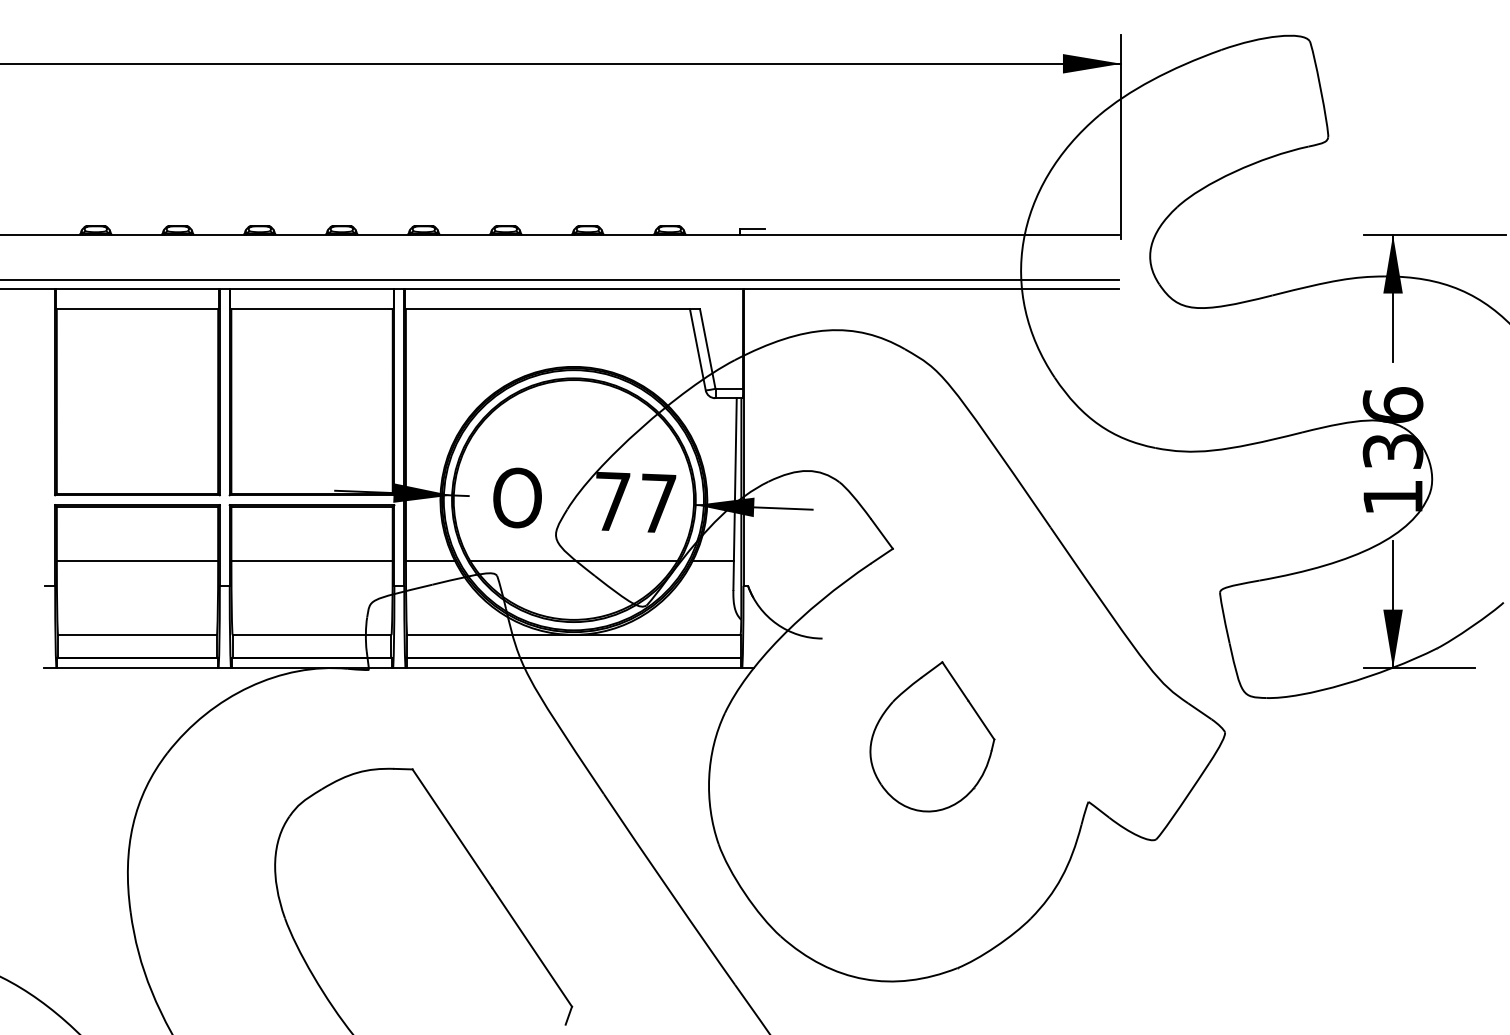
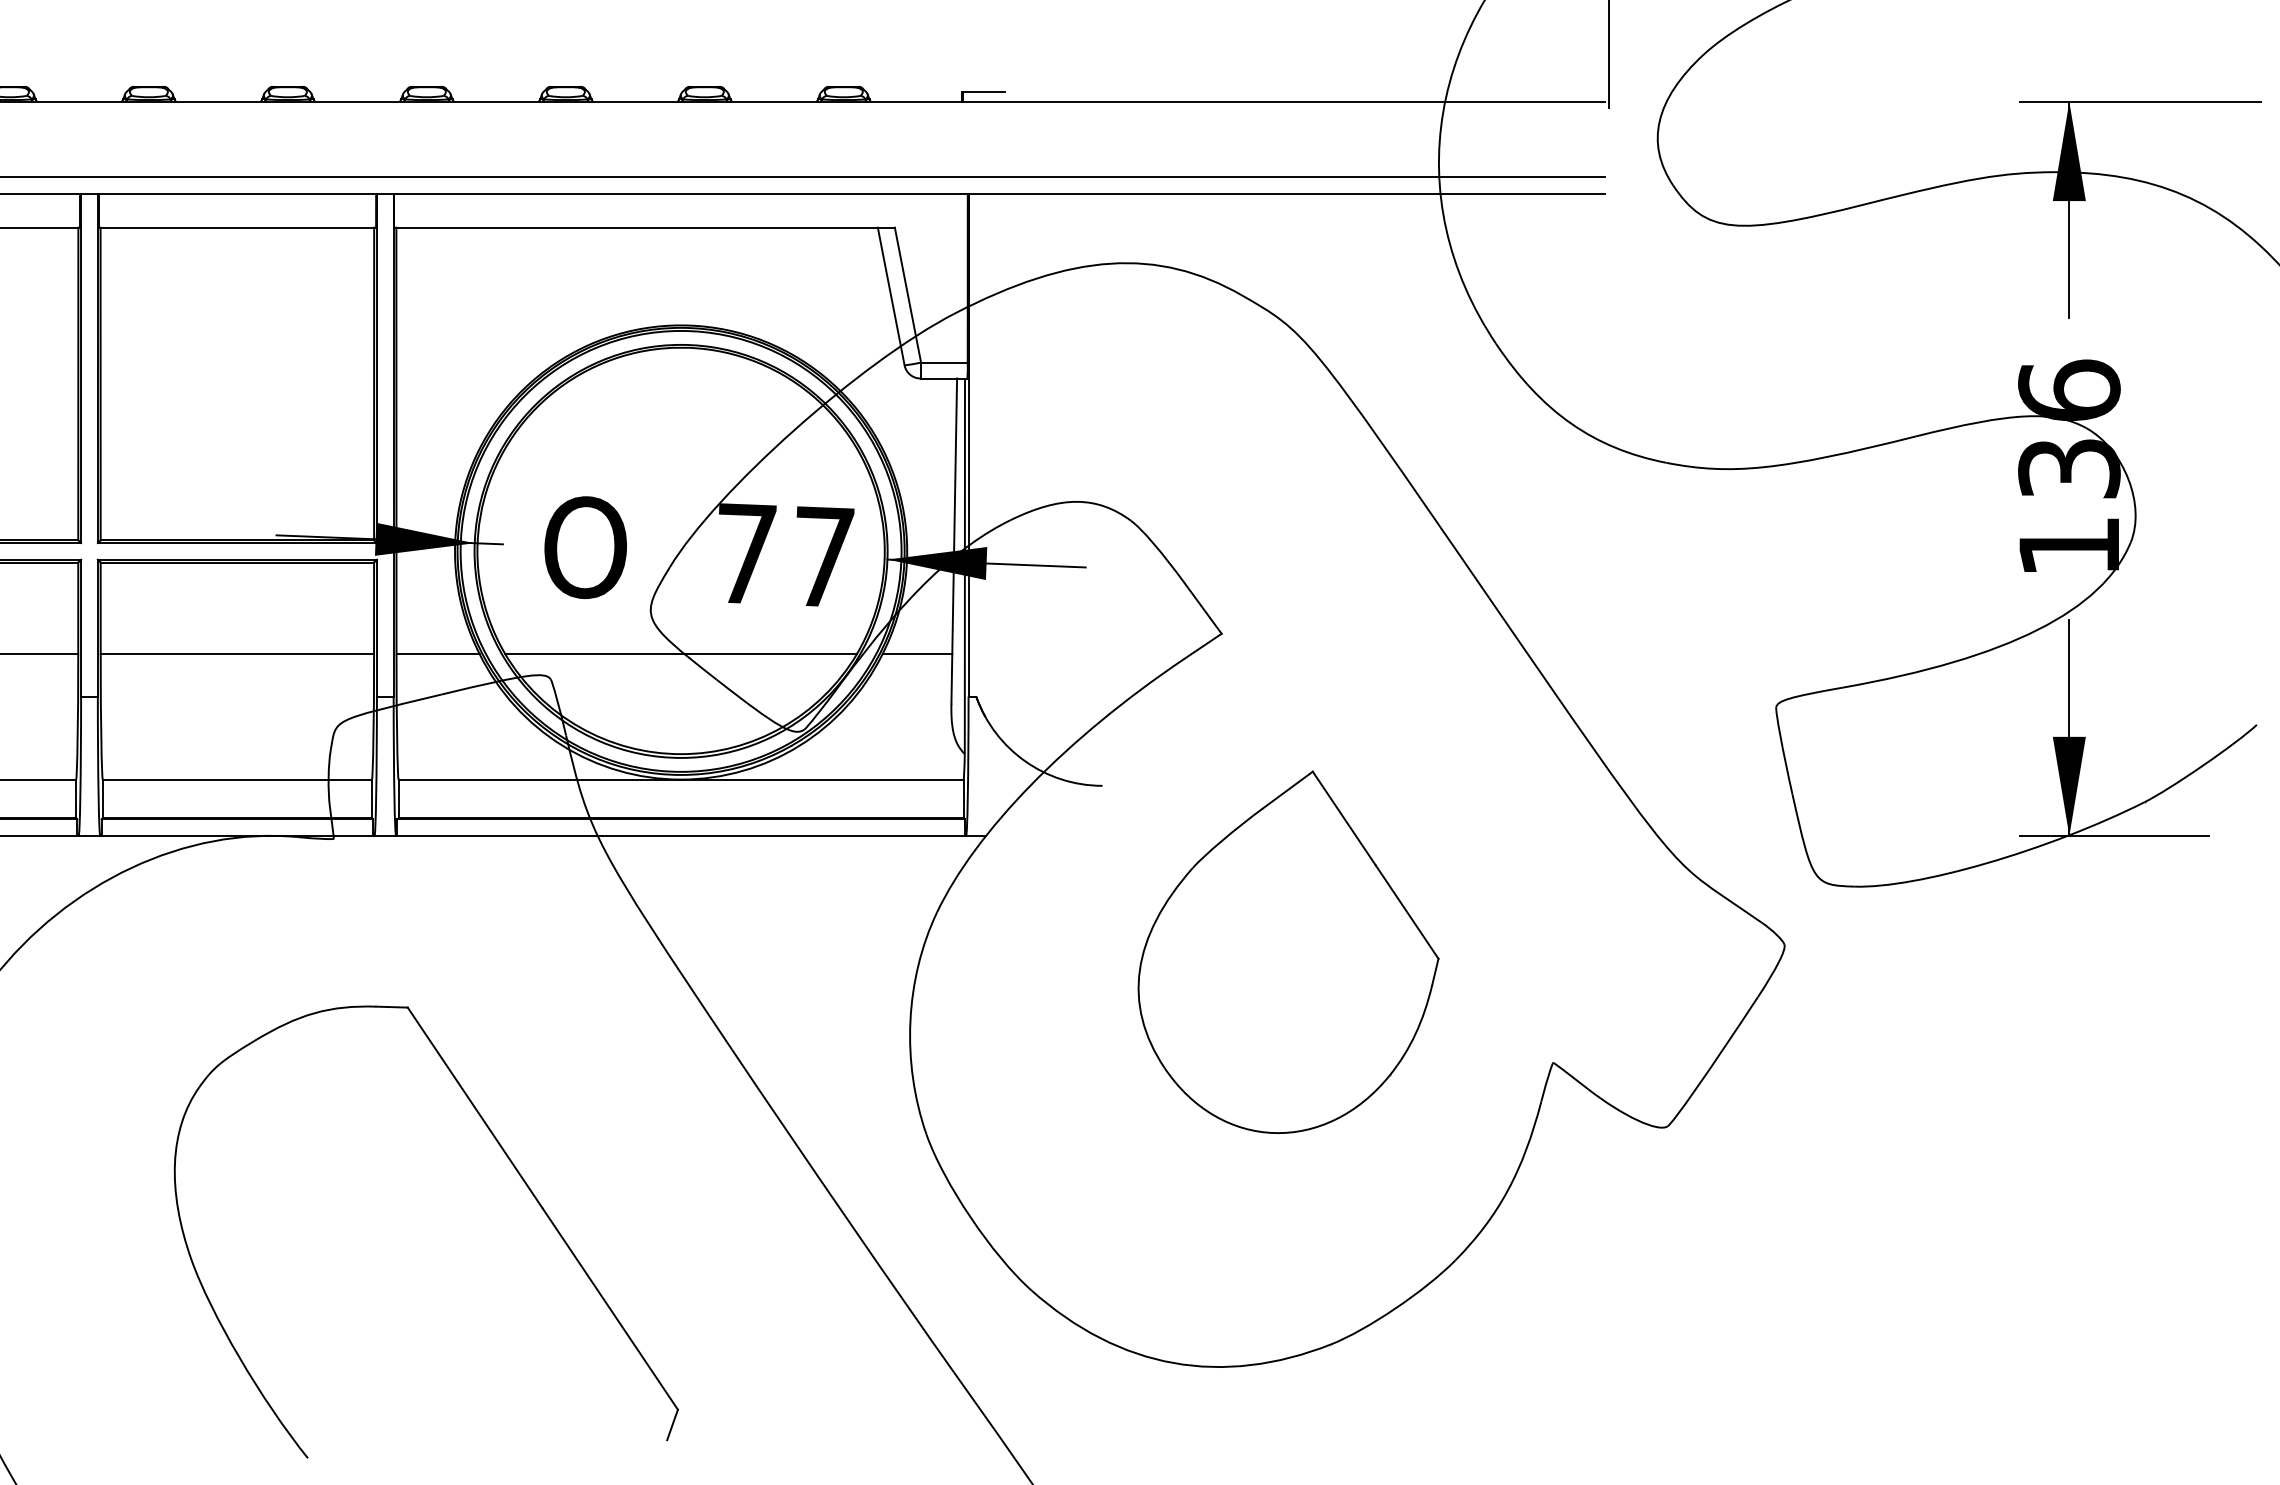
part: (932, 736) -> (1288, 951), size x1.43

